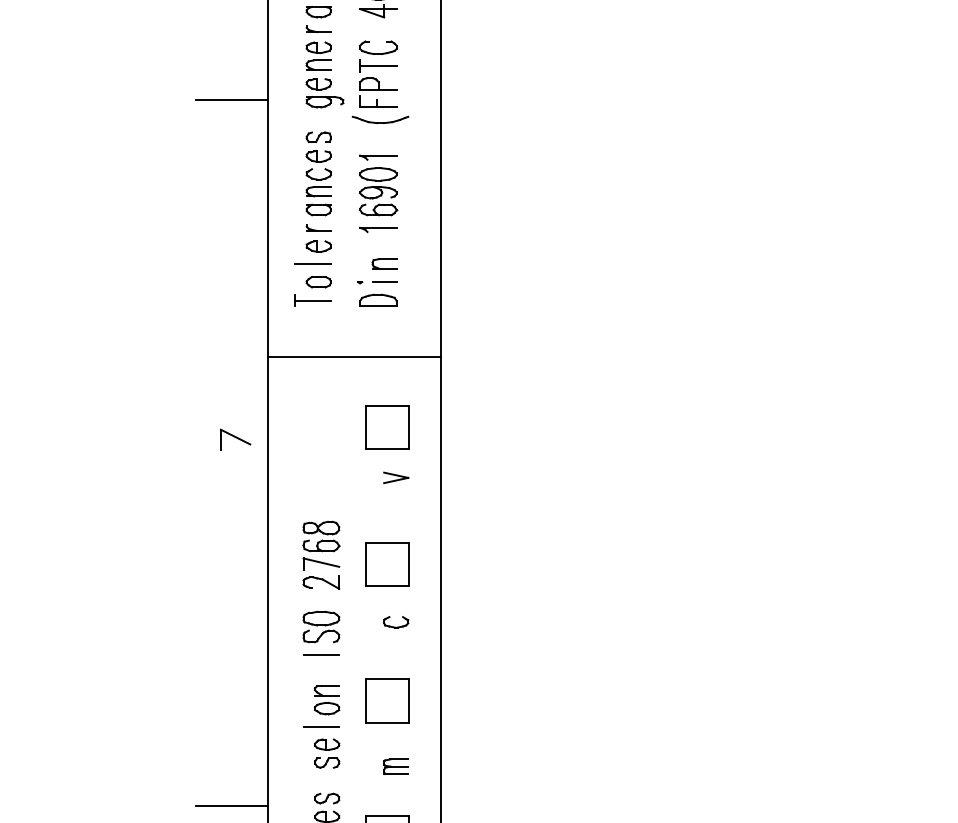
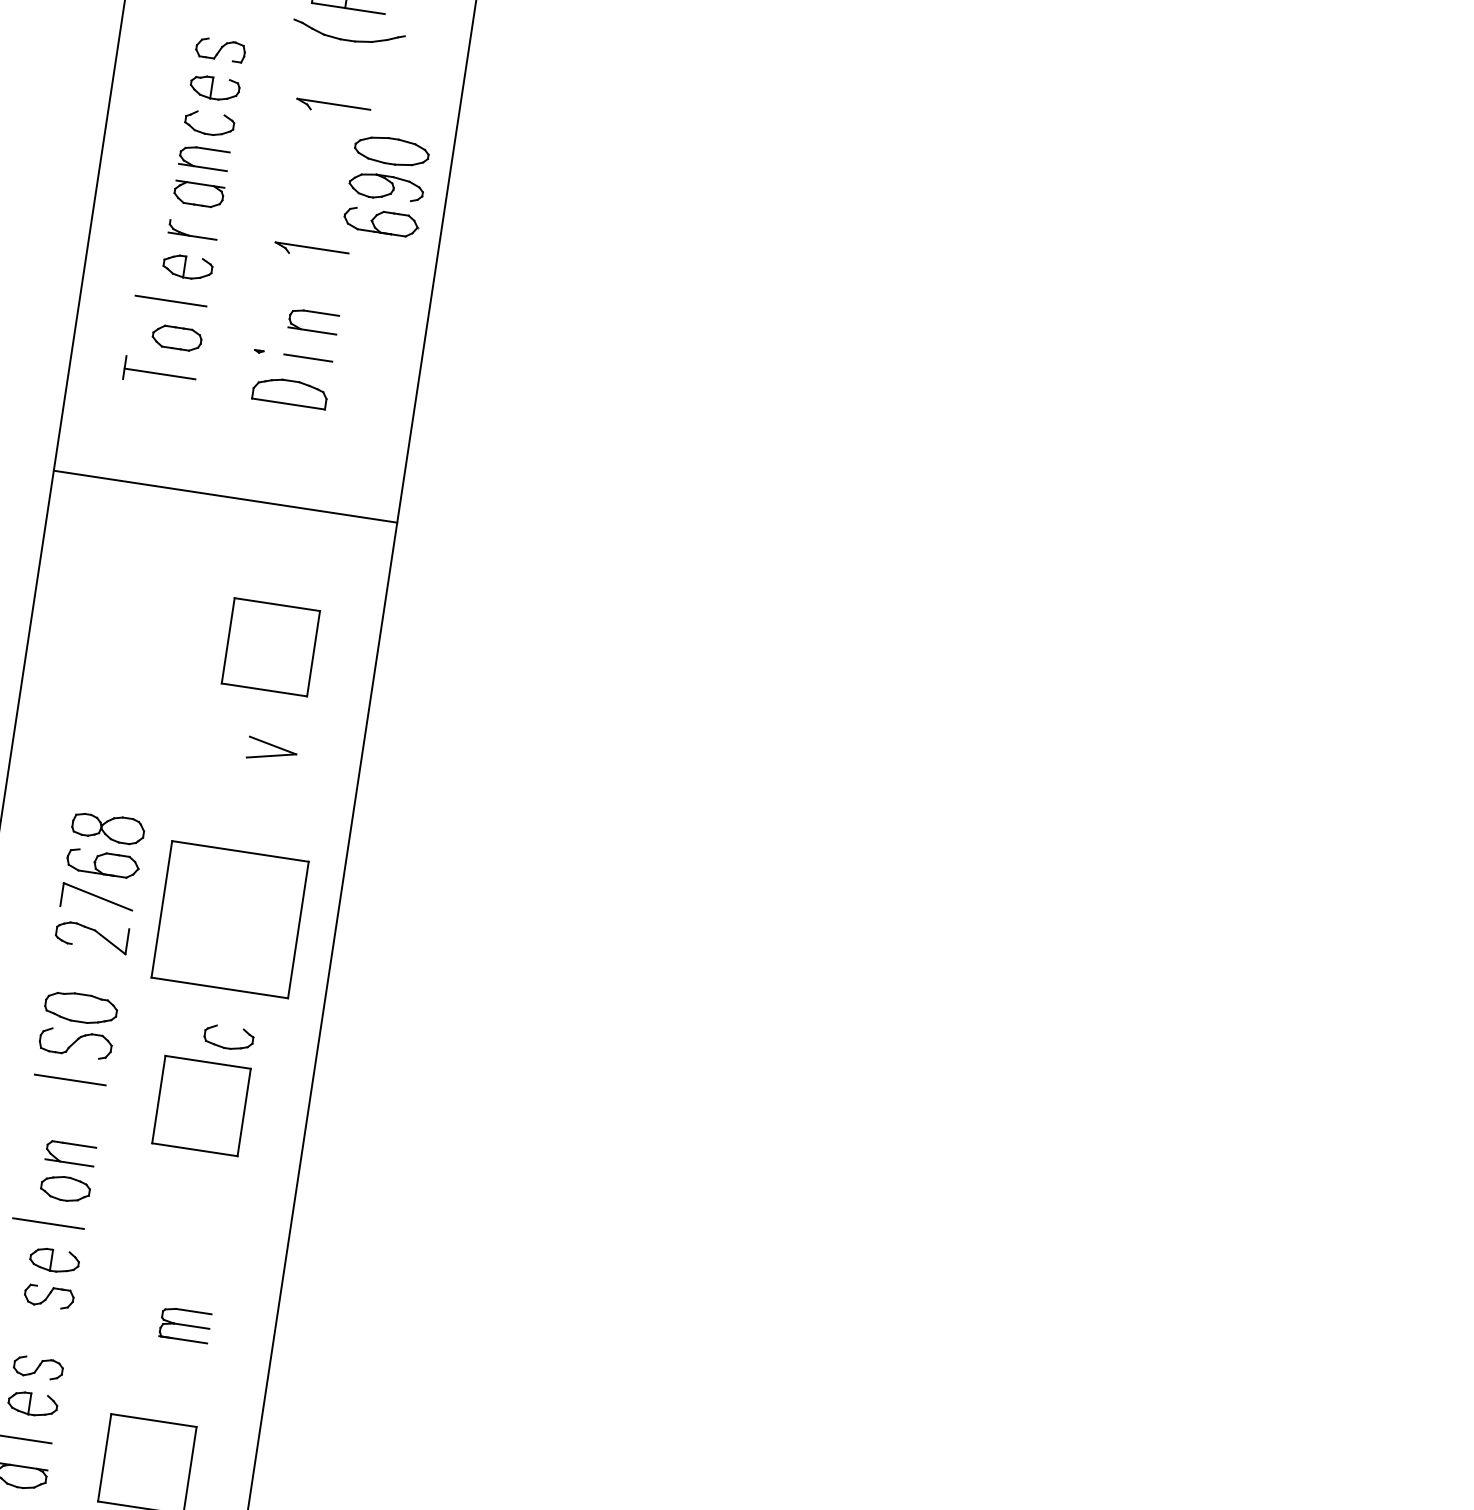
part: (378, 191) -> (386, 185), moved
part: (387, 564) -> (228, 920), size x1.6
part: (387, 700) -> (200, 1105), moved

